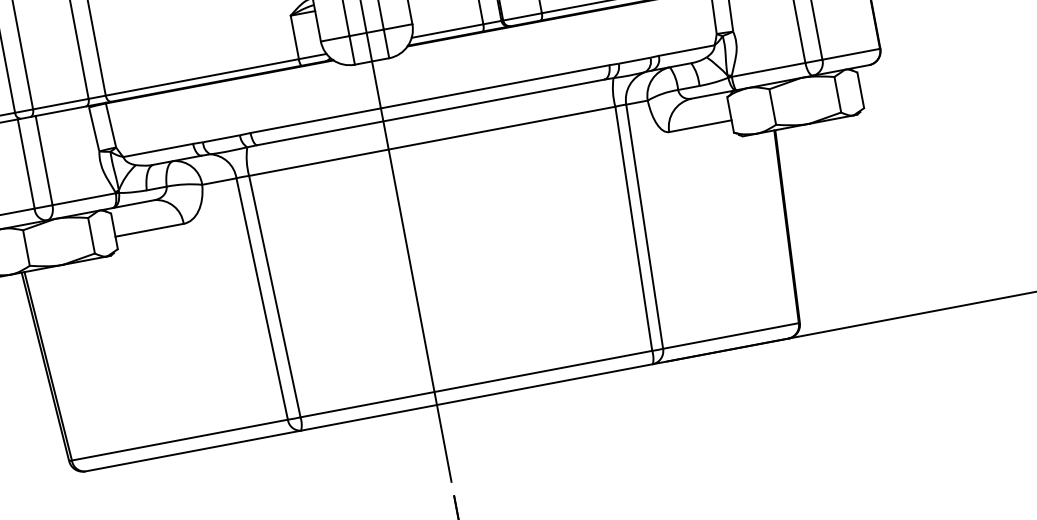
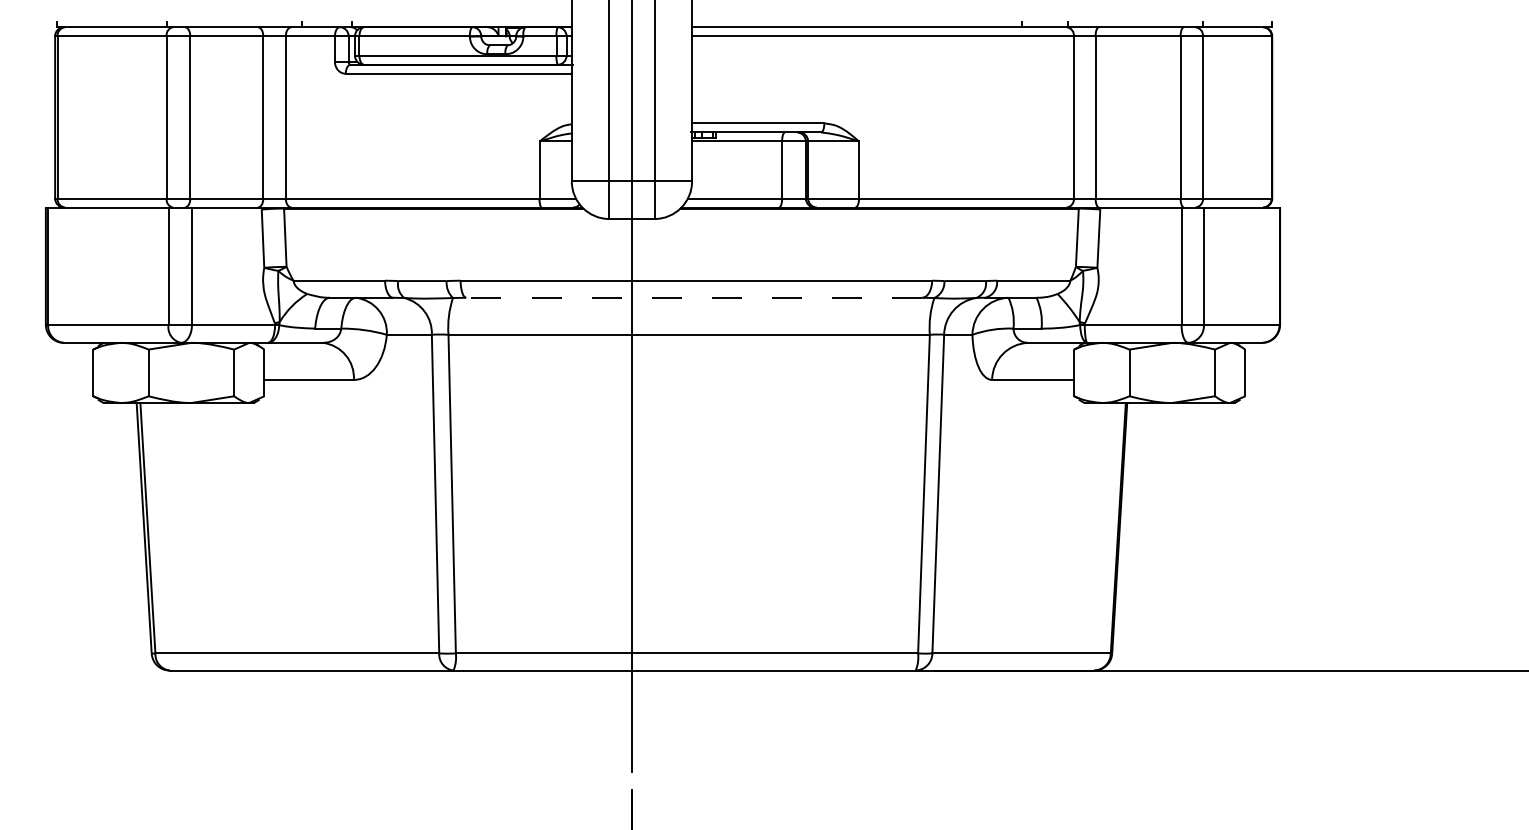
line: (430, 112) -> (693, 297), solid -> dashed

